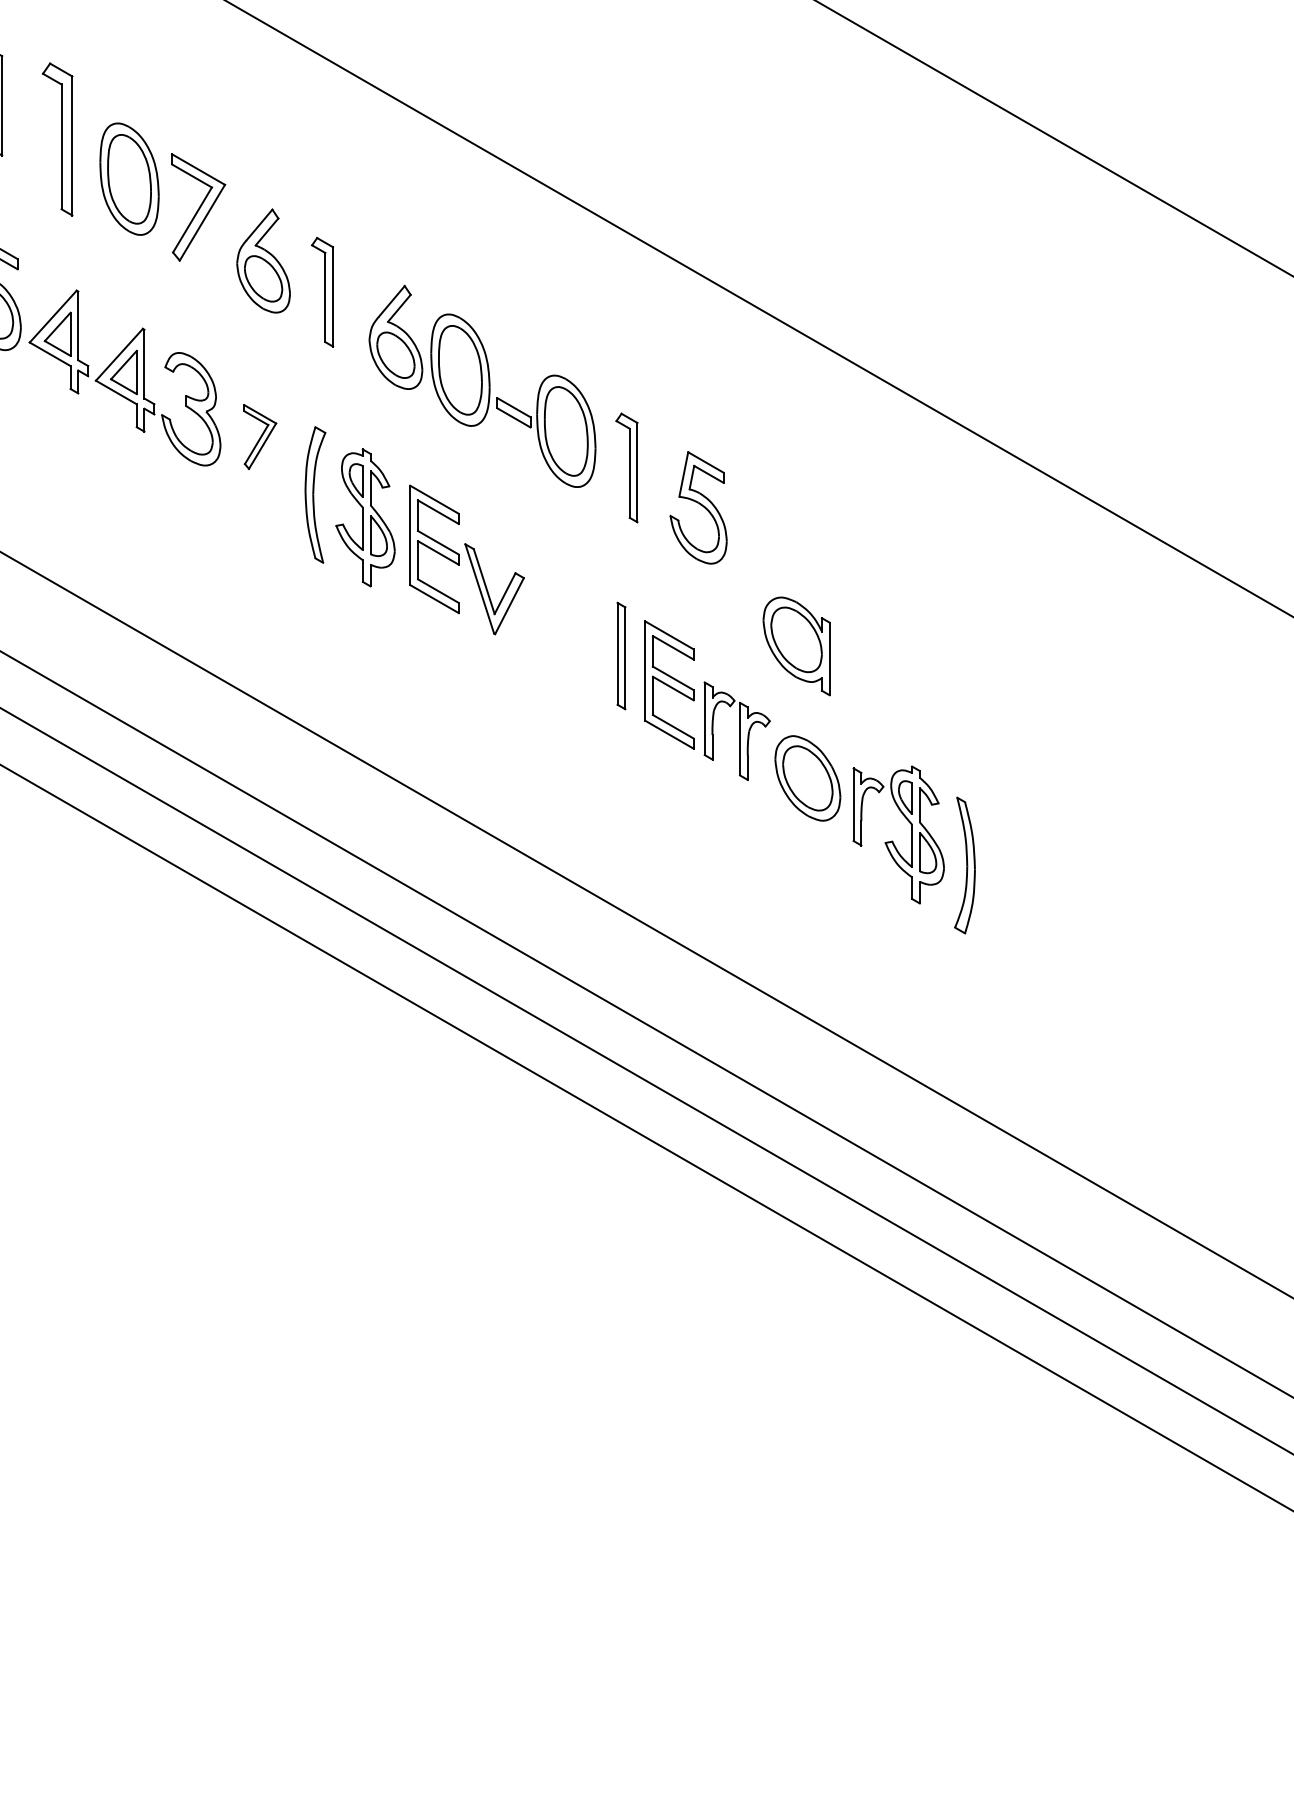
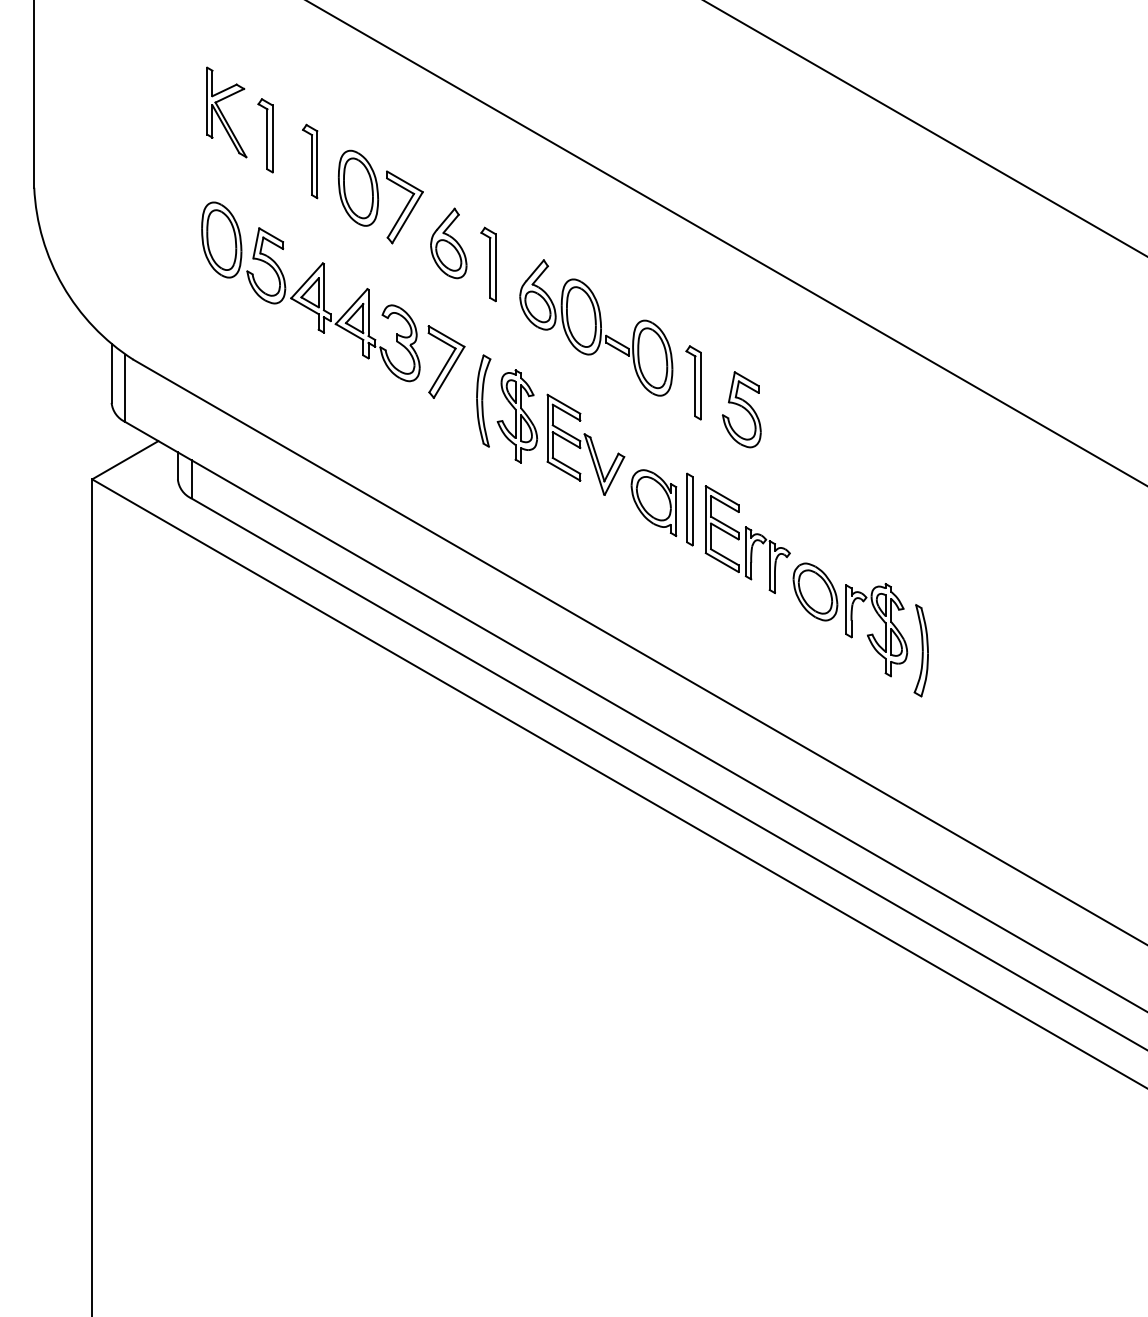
part: (58, 139) -> (310, 161), size x0.71
part: (260, 436) -> (446, 361), size x1.67
part: (796, 645) -> (653, 502), moved

